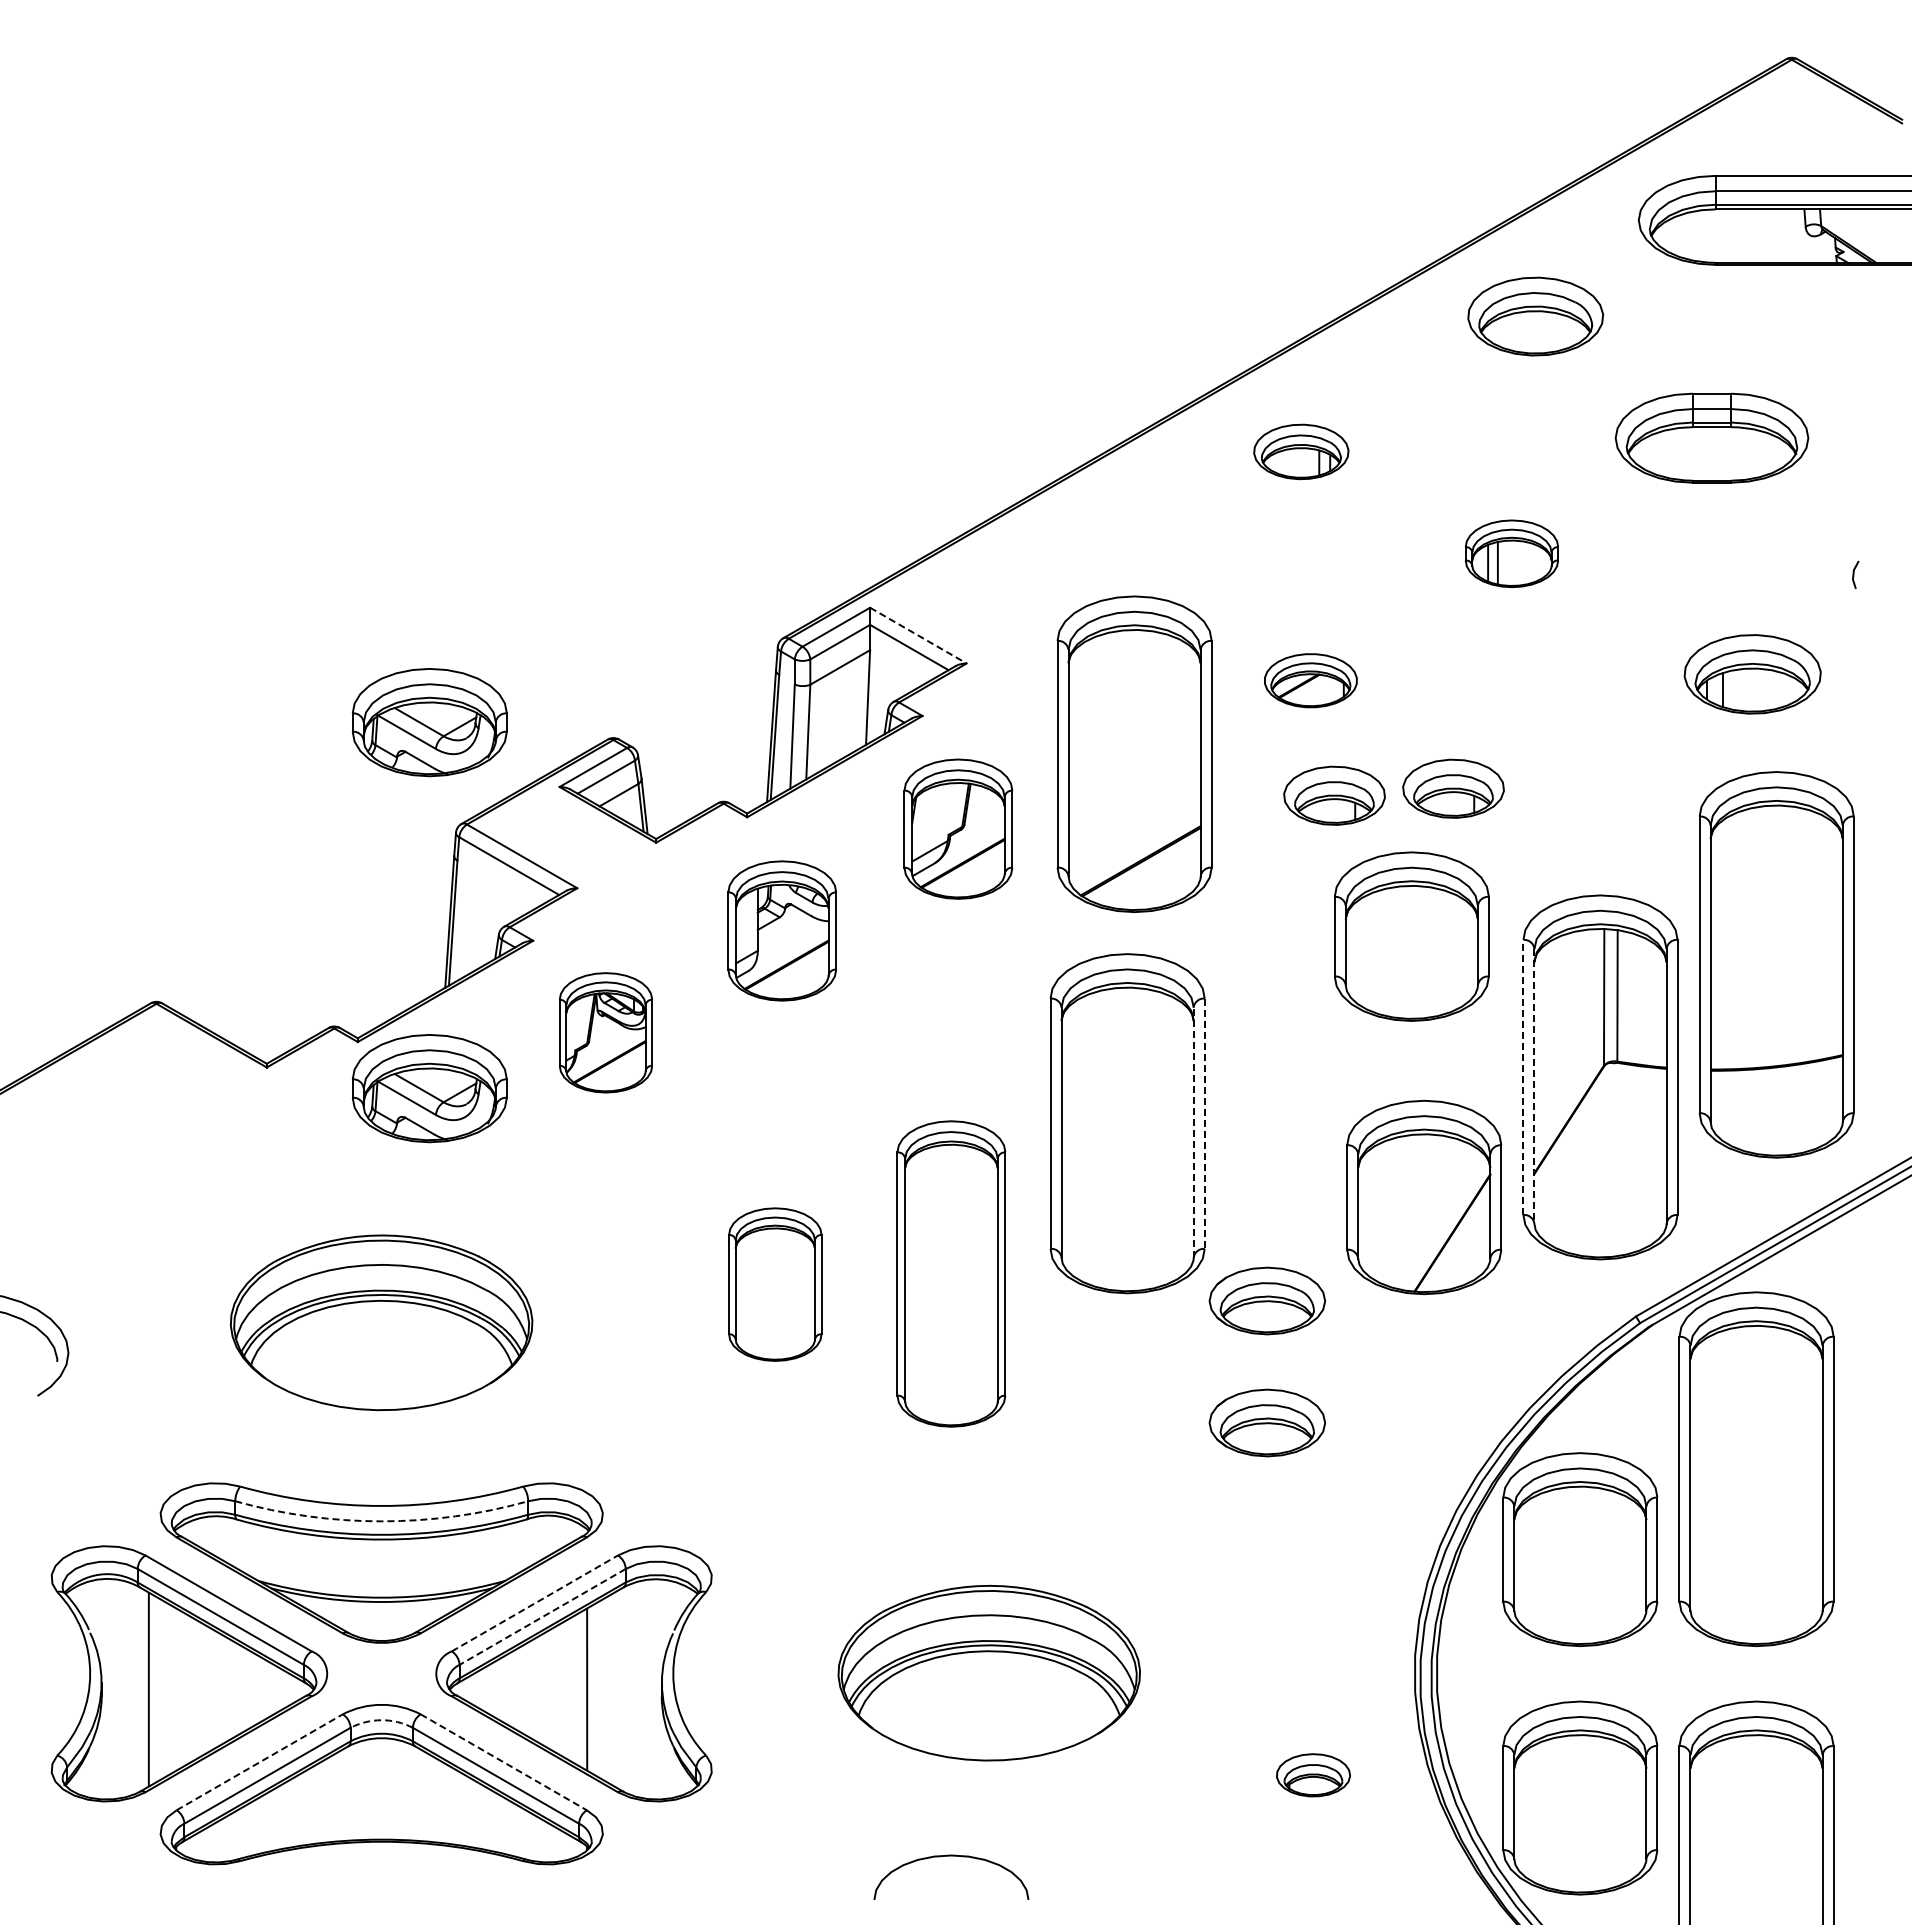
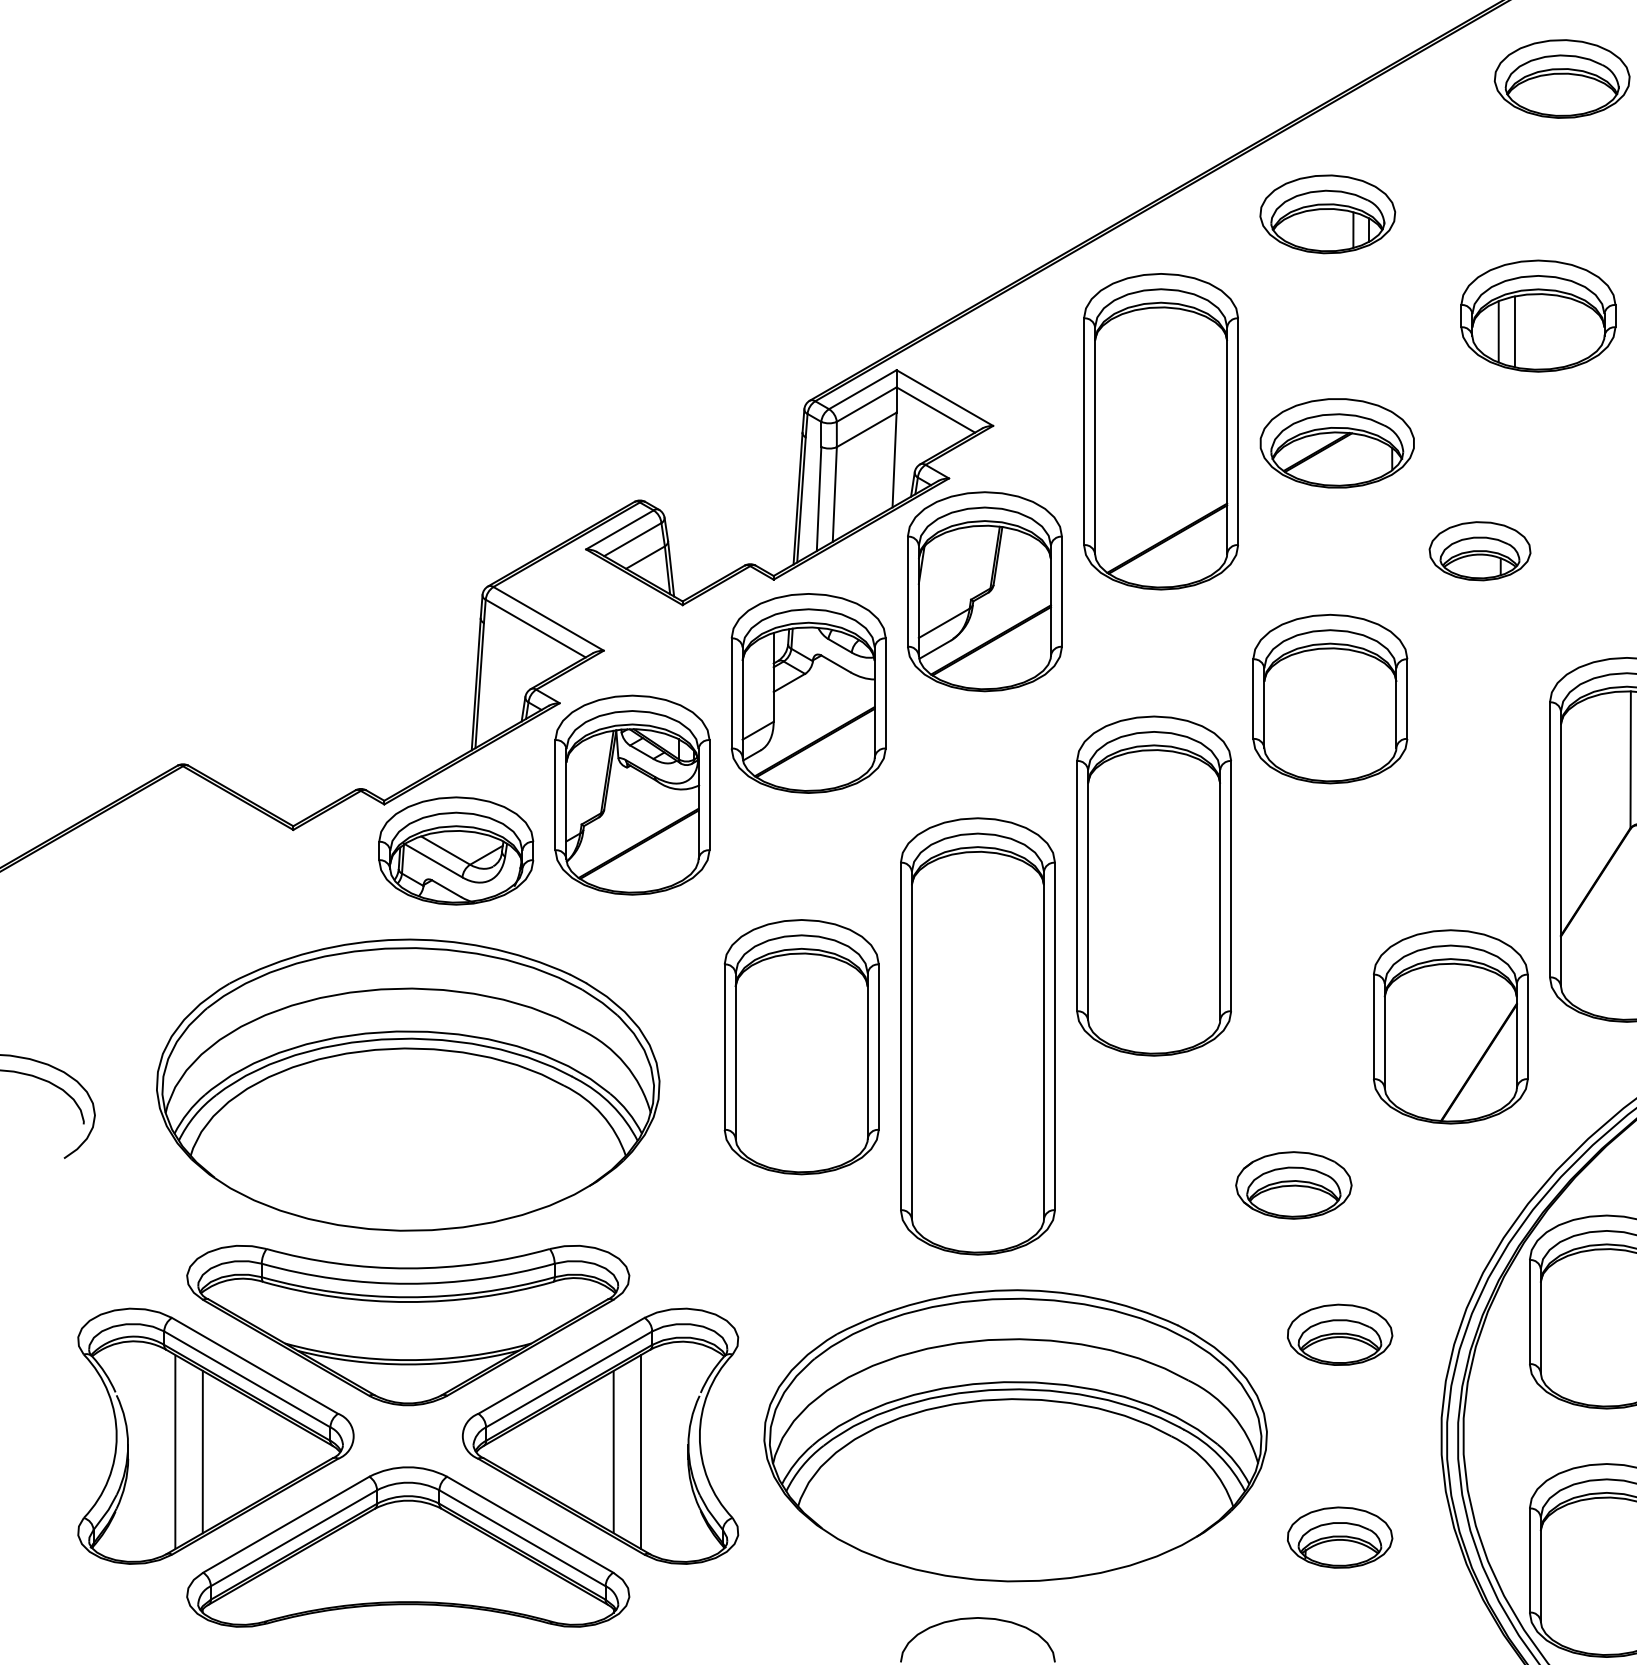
part: (1301, 451) -> (1328, 213), size x1.43
part: (1511, 553) -> (1538, 315), size x1.67
line: (918, 635) -> (945, 397), dashed -> solid
part: (1310, 680) -> (1337, 442), size x1.67
part: (429, 722) -> (456, 484), removed
part: (1134, 753) -> (1161, 430), moved
part: (1334, 795) -> (1361, 557), removed
part: (958, 828) -> (985, 590), size x1.43
part: (782, 930) -> (809, 692), size x1.43
part: (1411, 936) -> (1330, 698), moved
part: (605, 1032) -> (632, 794), size x1.67
line: (1523, 1077) -> (1550, 839), dashed -> solid
line: (1534, 1086) -> (1561, 848), dashed -> solid
line: (1204, 1124) -> (1231, 886), dashed -> solid
line: (1193, 1132) -> (1220, 894), dashed -> solid
part: (1424, 1197) -> (1451, 1026), moved
part: (951, 1273) -> (978, 1035), size x1.43
part: (775, 1284) -> (802, 1046), size x1.67
part: (1266, 1300) -> (1293, 1062), removed
part: (381, 1322) -> (408, 1084), size x1.67
arc: (381, 1521) -> (408, 1283), dashed -> solid
part: (1313, 1572) -> (1340, 1334), added
line: (534, 1603) -> (561, 1365), dashed -> solid
line: (542, 1616) -> (569, 1378), dashed -> solid
part: (989, 1672) -> (1016, 1434), size x1.67
line: (176, 1689) -> (203, 1451), added
line: (614, 1689) -> (641, 1451), added
arc: (381, 1720) -> (408, 1482), dashed -> solid
line: (259, 1762) -> (286, 1524), dashed -> solid
line: (503, 1762) -> (530, 1524), dashed -> solid
part: (1313, 1775) -> (1340, 1537), size x1.43

